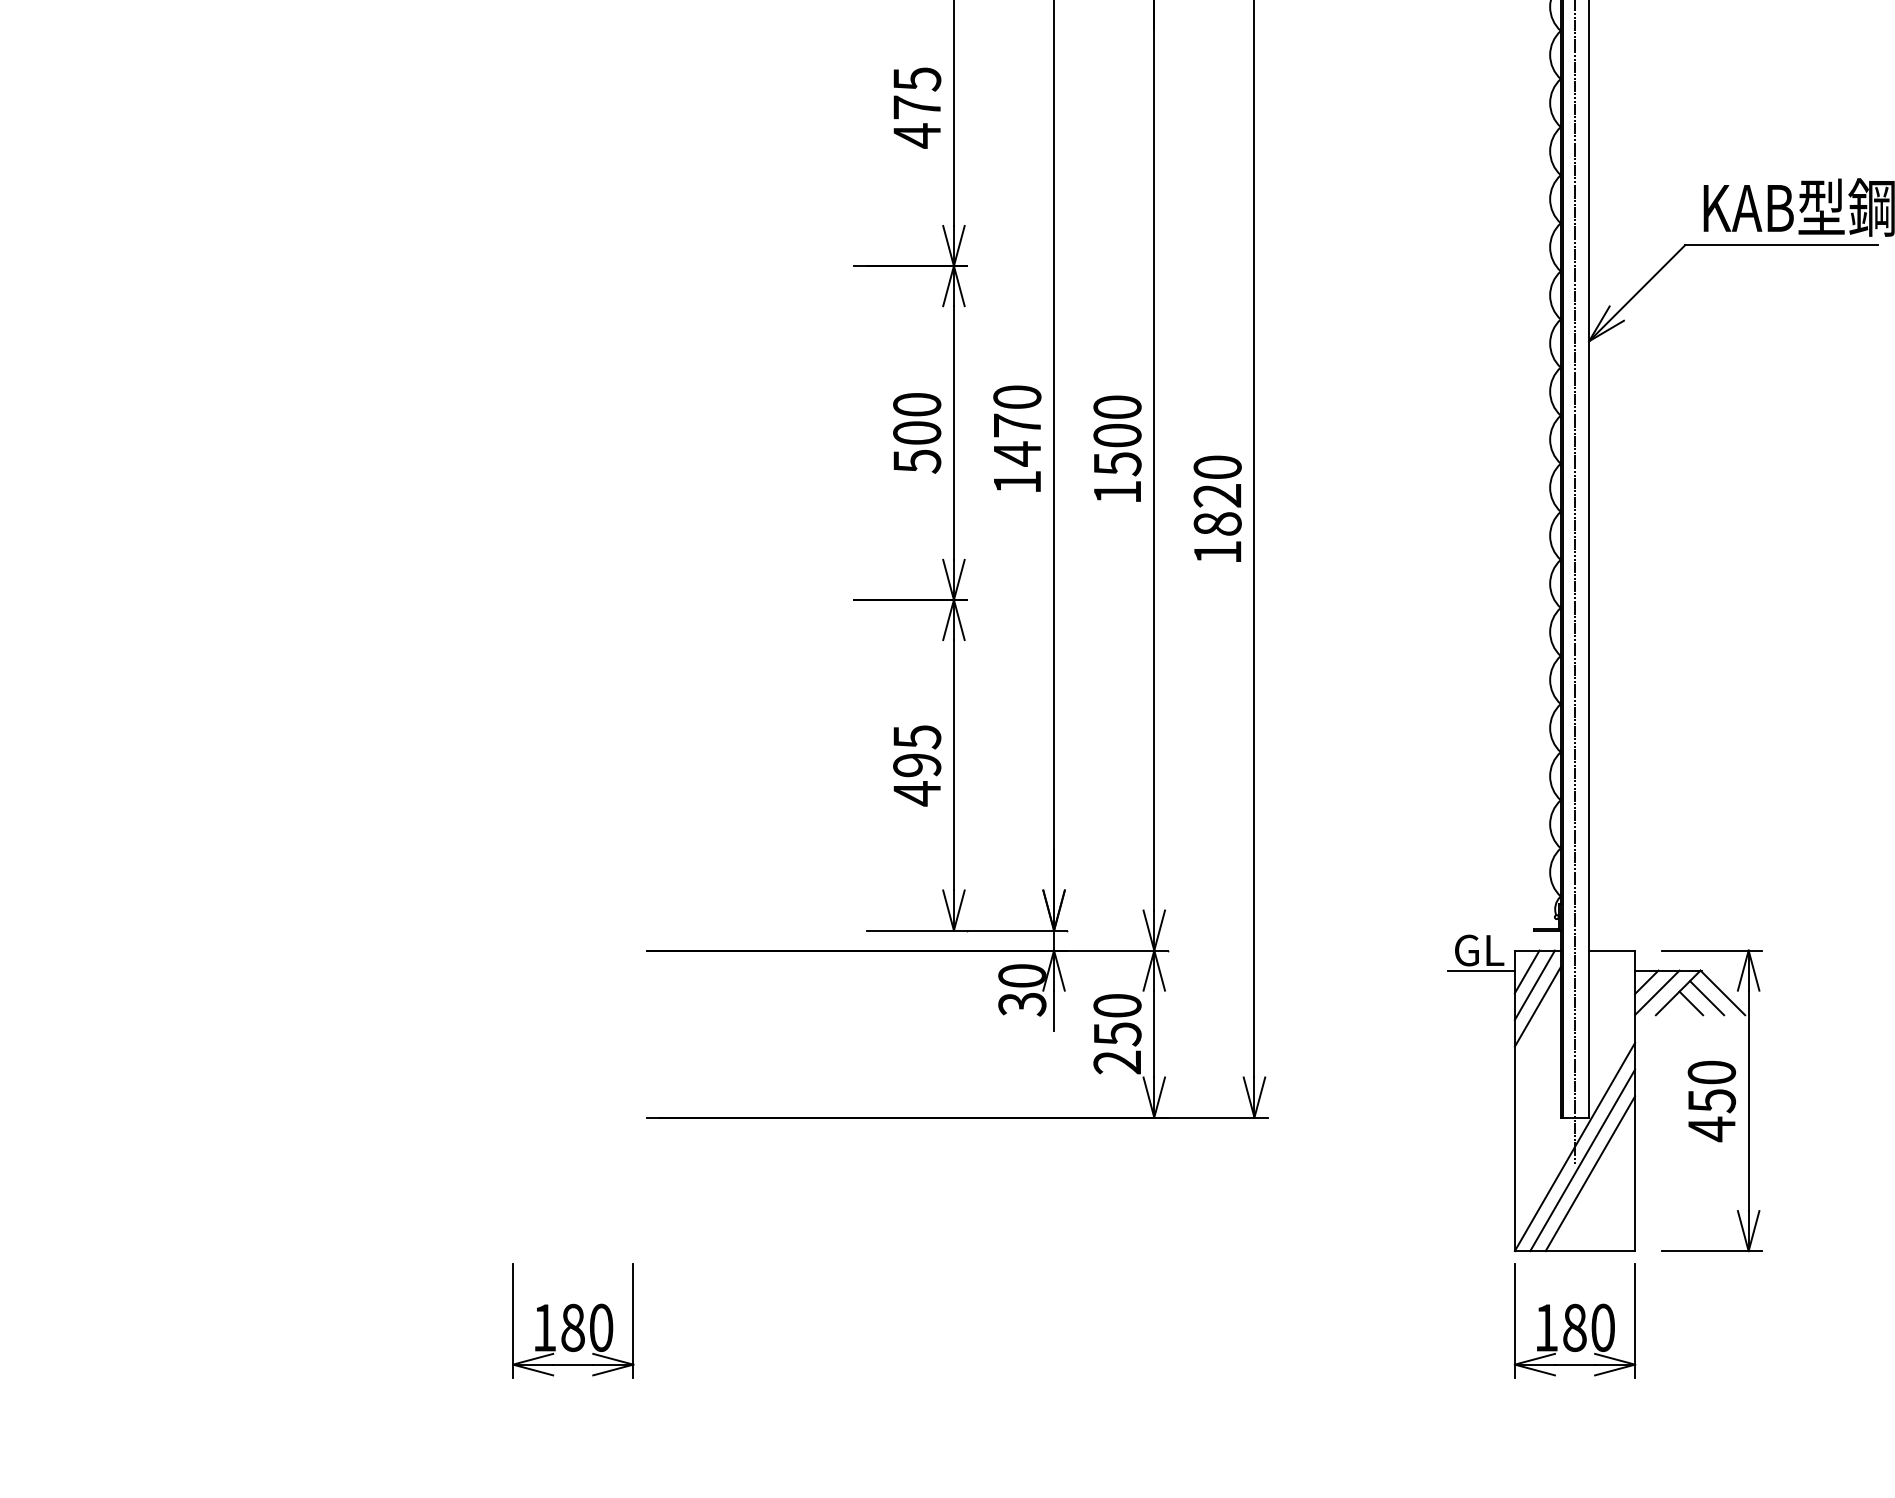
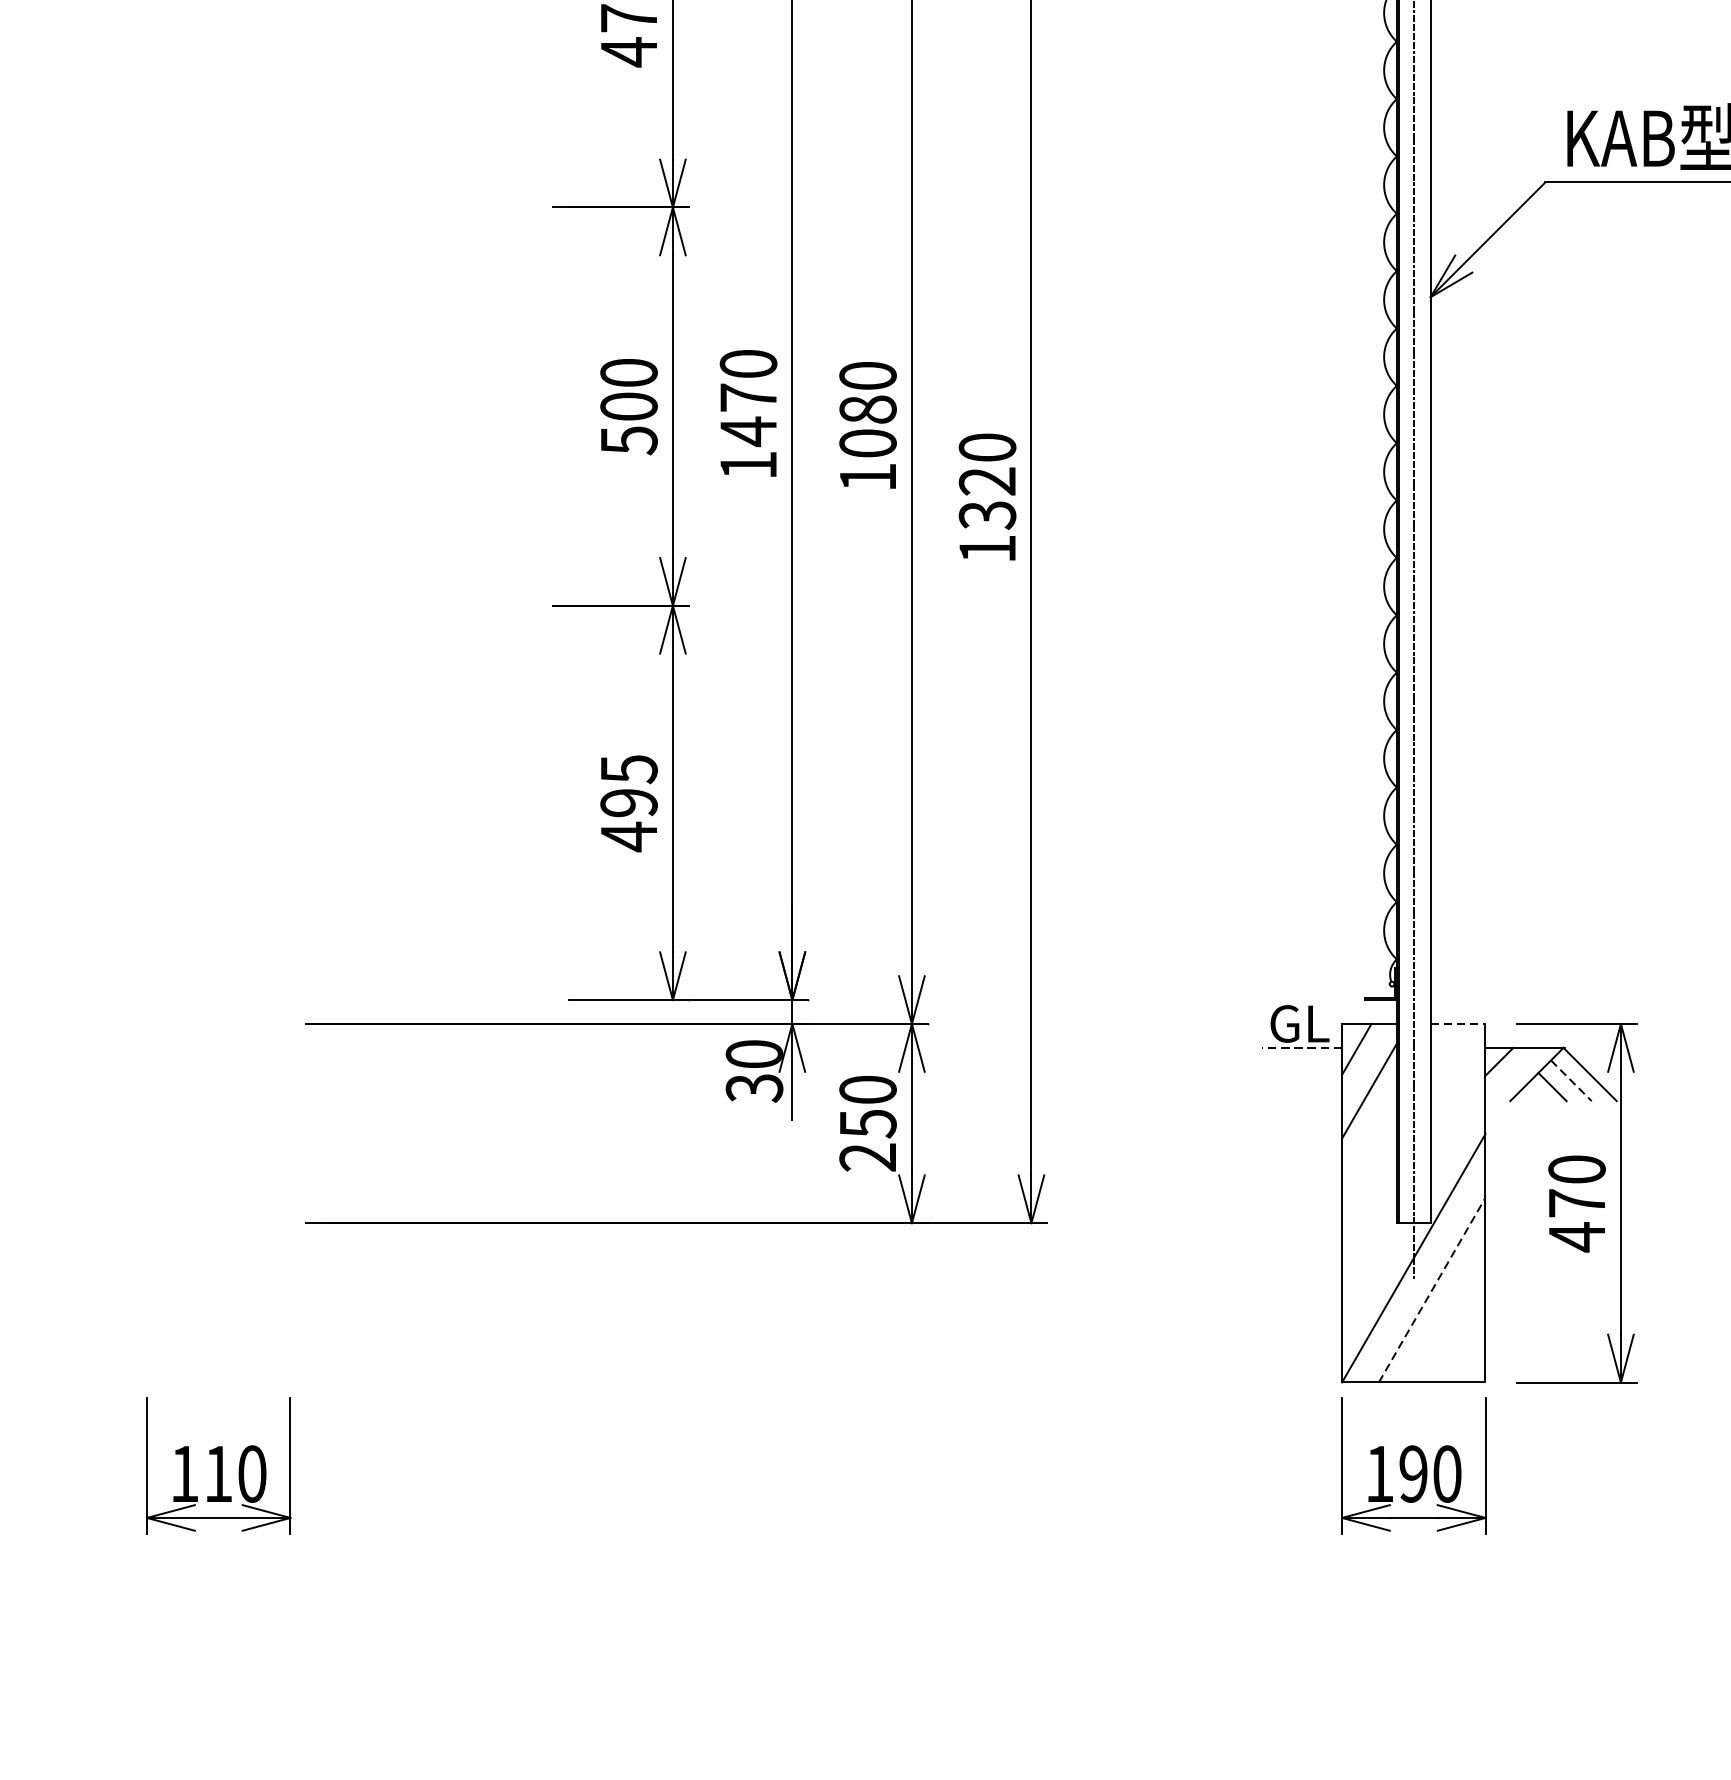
text: (1117, 449) -> (868, 426), 1500 -> 1080
text: (1217, 524) -> (987, 515), 1820 -> 1320
line: (1612, 950) -> (1458, 1023), solid -> dashed
line: (1481, 970) -> (1302, 1047), solid -> dashed
line: (1534, 984) -> (1365, 1064), removed
line: (1657, 992) -> (1512, 1074), removed
line: (1707, 998) -> (1571, 1081), solid -> dashed
text: (1712, 1101) -> (1577, 1204), 450 -> 470
line: (1582, 1160) -> (1422, 1274), removed
line: (1590, 1173) -> (1432, 1289), solid -> dashed
text: (572, 1327) -> (217, 1473), 180 -> 110
text: (1574, 1327) -> (1413, 1473), 180 -> 190

